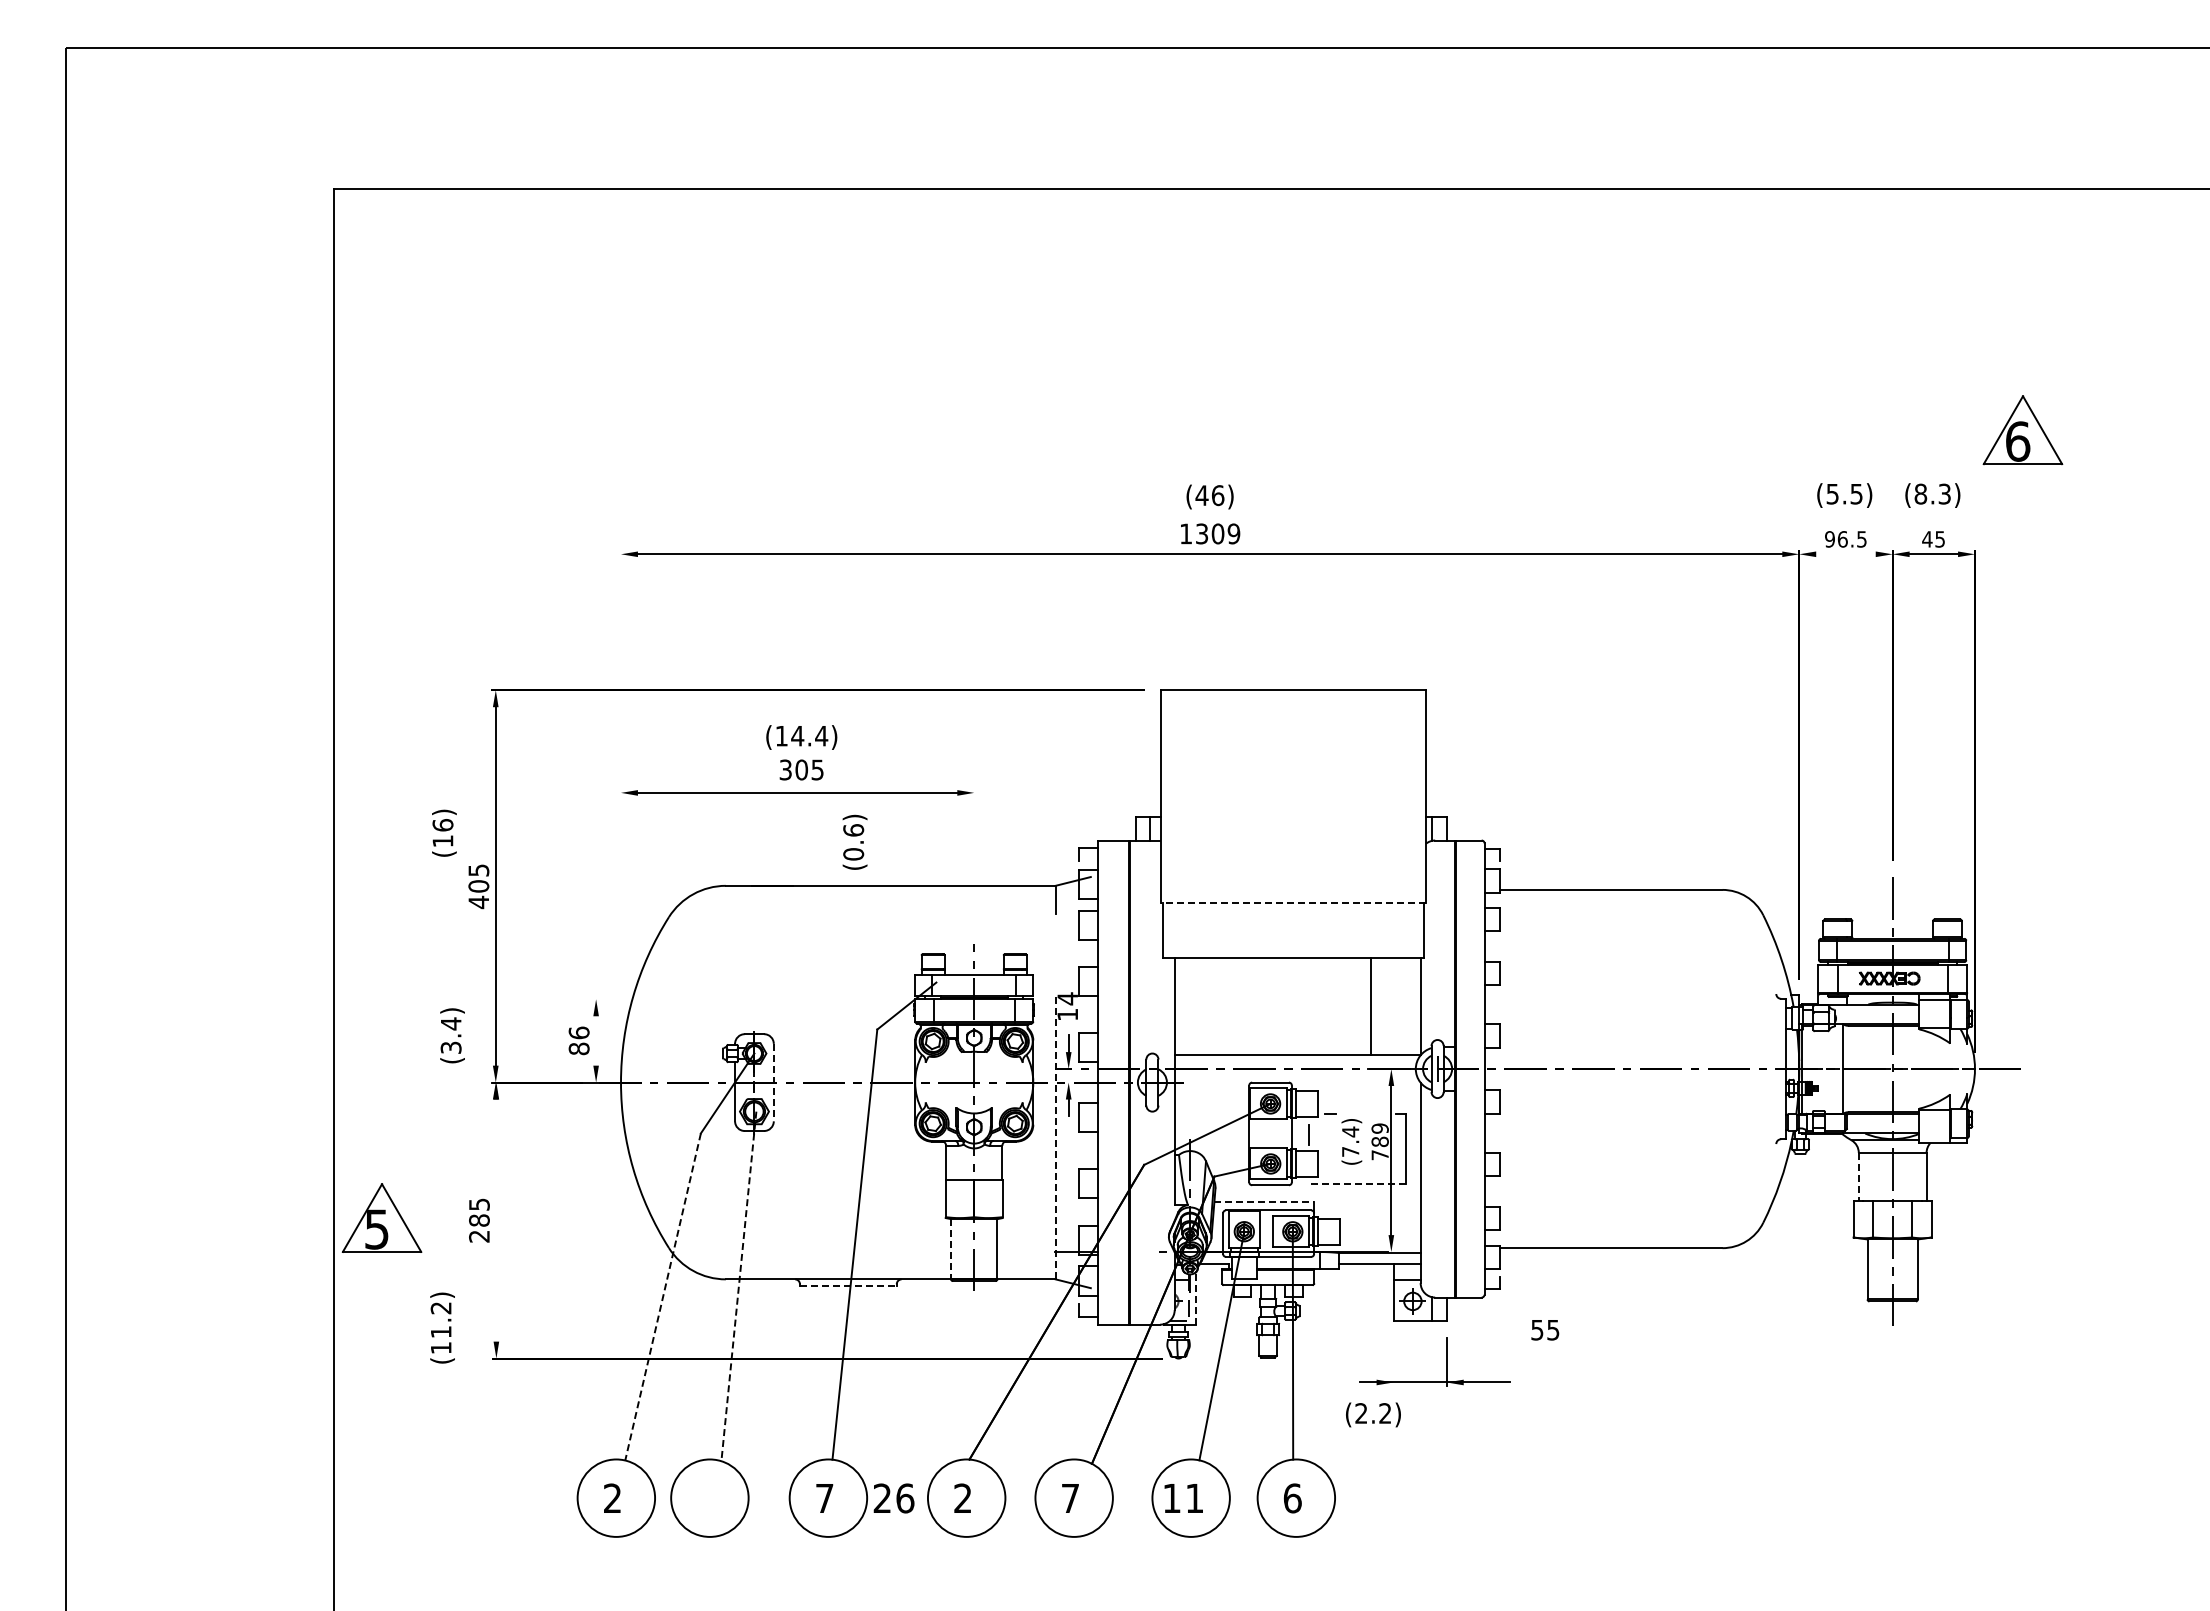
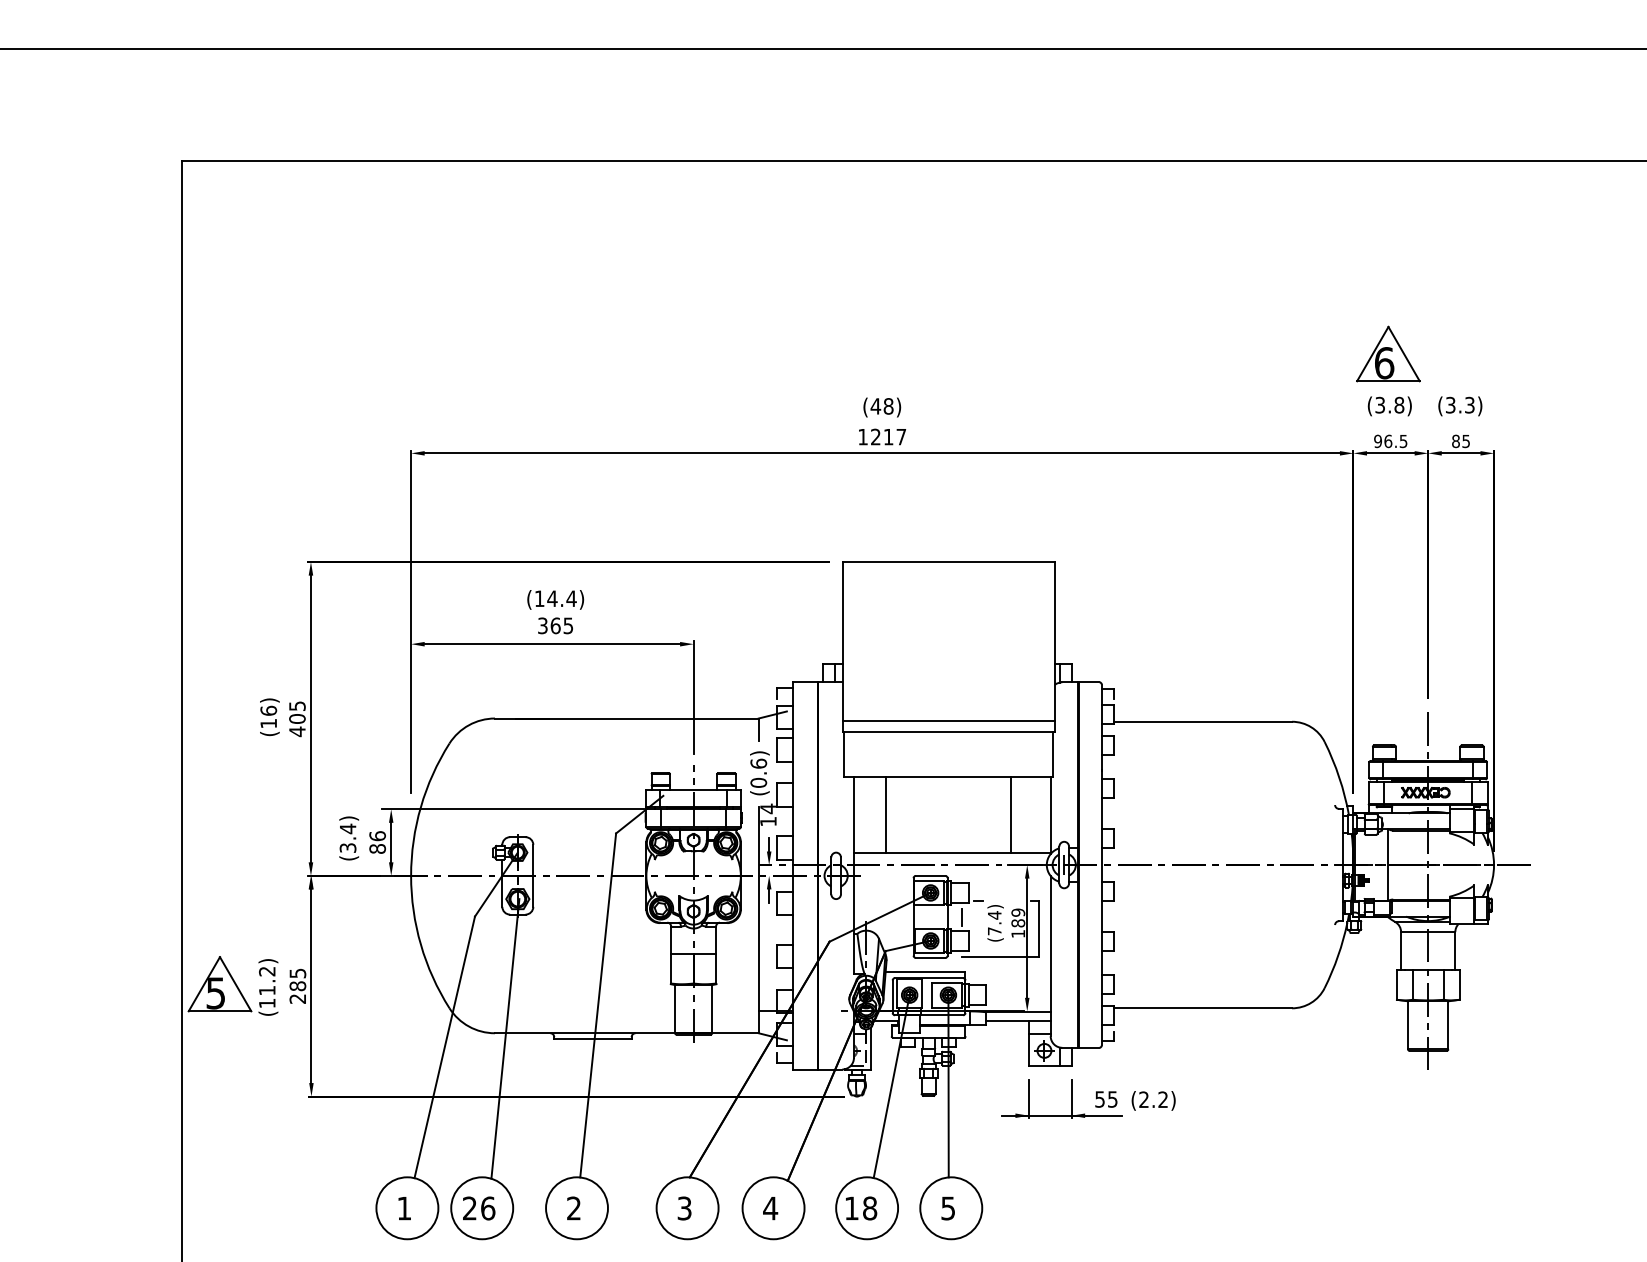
part: (2022, 430) -> (1388, 354), moved
text: (1844, 493) -> (1389, 404), (5.5) -> (3.8)
text: (1920, 493) -> (1450, 404), (8.3) -> (3.3)
text: (1217, 495) -> (888, 406), (46) -> (48)
text: (1218, 533) -> (888, 436), 1309 -> 1217
text: (1927, 539) -> (1456, 441), 45 -> 85
line: (1845, 554) -> (1390, 453), added
line: (621, 764) -> (411, 621), added
text: (801, 769) -> (555, 625), 305 -> 365
text: (444, 832) -> (269, 716), moved
text: (854, 841) -> (759, 772), moved
line: (974, 859) -> (693, 697), added
line: (1292, 888) -> (948, 720), added
line: (1293, 903) -> (948, 732), dashed -> solid
line: (748, 999) -> (513, 809), added
line: (1215, 1006) -> (886, 815), added
text: (452, 1035) -> (349, 838), moved
line: (596, 1040) -> (391, 842), added
line: (773, 1082) -> (533, 875), dashed -> solid
line: (1055, 1137) -> (758, 919), dashed -> solid
text: (1379, 1155) -> (1017, 934), 789 -> 189
line: (1858, 1176) -> (1400, 950), dashed -> solid
line: (1357, 1184) -> (1000, 957), dashed -> solid
line: (1264, 1202) -> (925, 971), dashed -> solid
line: (496, 1220) -> (311, 986), added
line: (951, 1249) -> (675, 1009), dashed -> solid
line: (848, 1285) -> (593, 1038), dashed -> solid
line: (738, 1286) -> (505, 1038), dashed -> solid
line: (663, 1296) -> (445, 1046), dashed -> solid
line: (1196, 1297) -> (871, 1047), dashed -> solid
text: (442, 1327) -> (268, 986), moved
text: (1545, 1330) -> (1106, 1099), moved
line: (1393, 1361) -> (1028, 1098), added
text: (1373, 1414) -> (1153, 1100), moved
text: (612, 1497) -> (404, 1207), 2 -> 1
text: (824, 1497) -> (573, 1207), 7 -> 2
text: (893, 1498) -> (478, 1208), moved
text: (962, 1498) -> (684, 1208), 2 -> 3
text: (1070, 1498) -> (770, 1208), 7 -> 4
text: (1194, 1498) -> (869, 1208), 11 -> 18
text: (1292, 1498) -> (948, 1208), 6 -> 5

